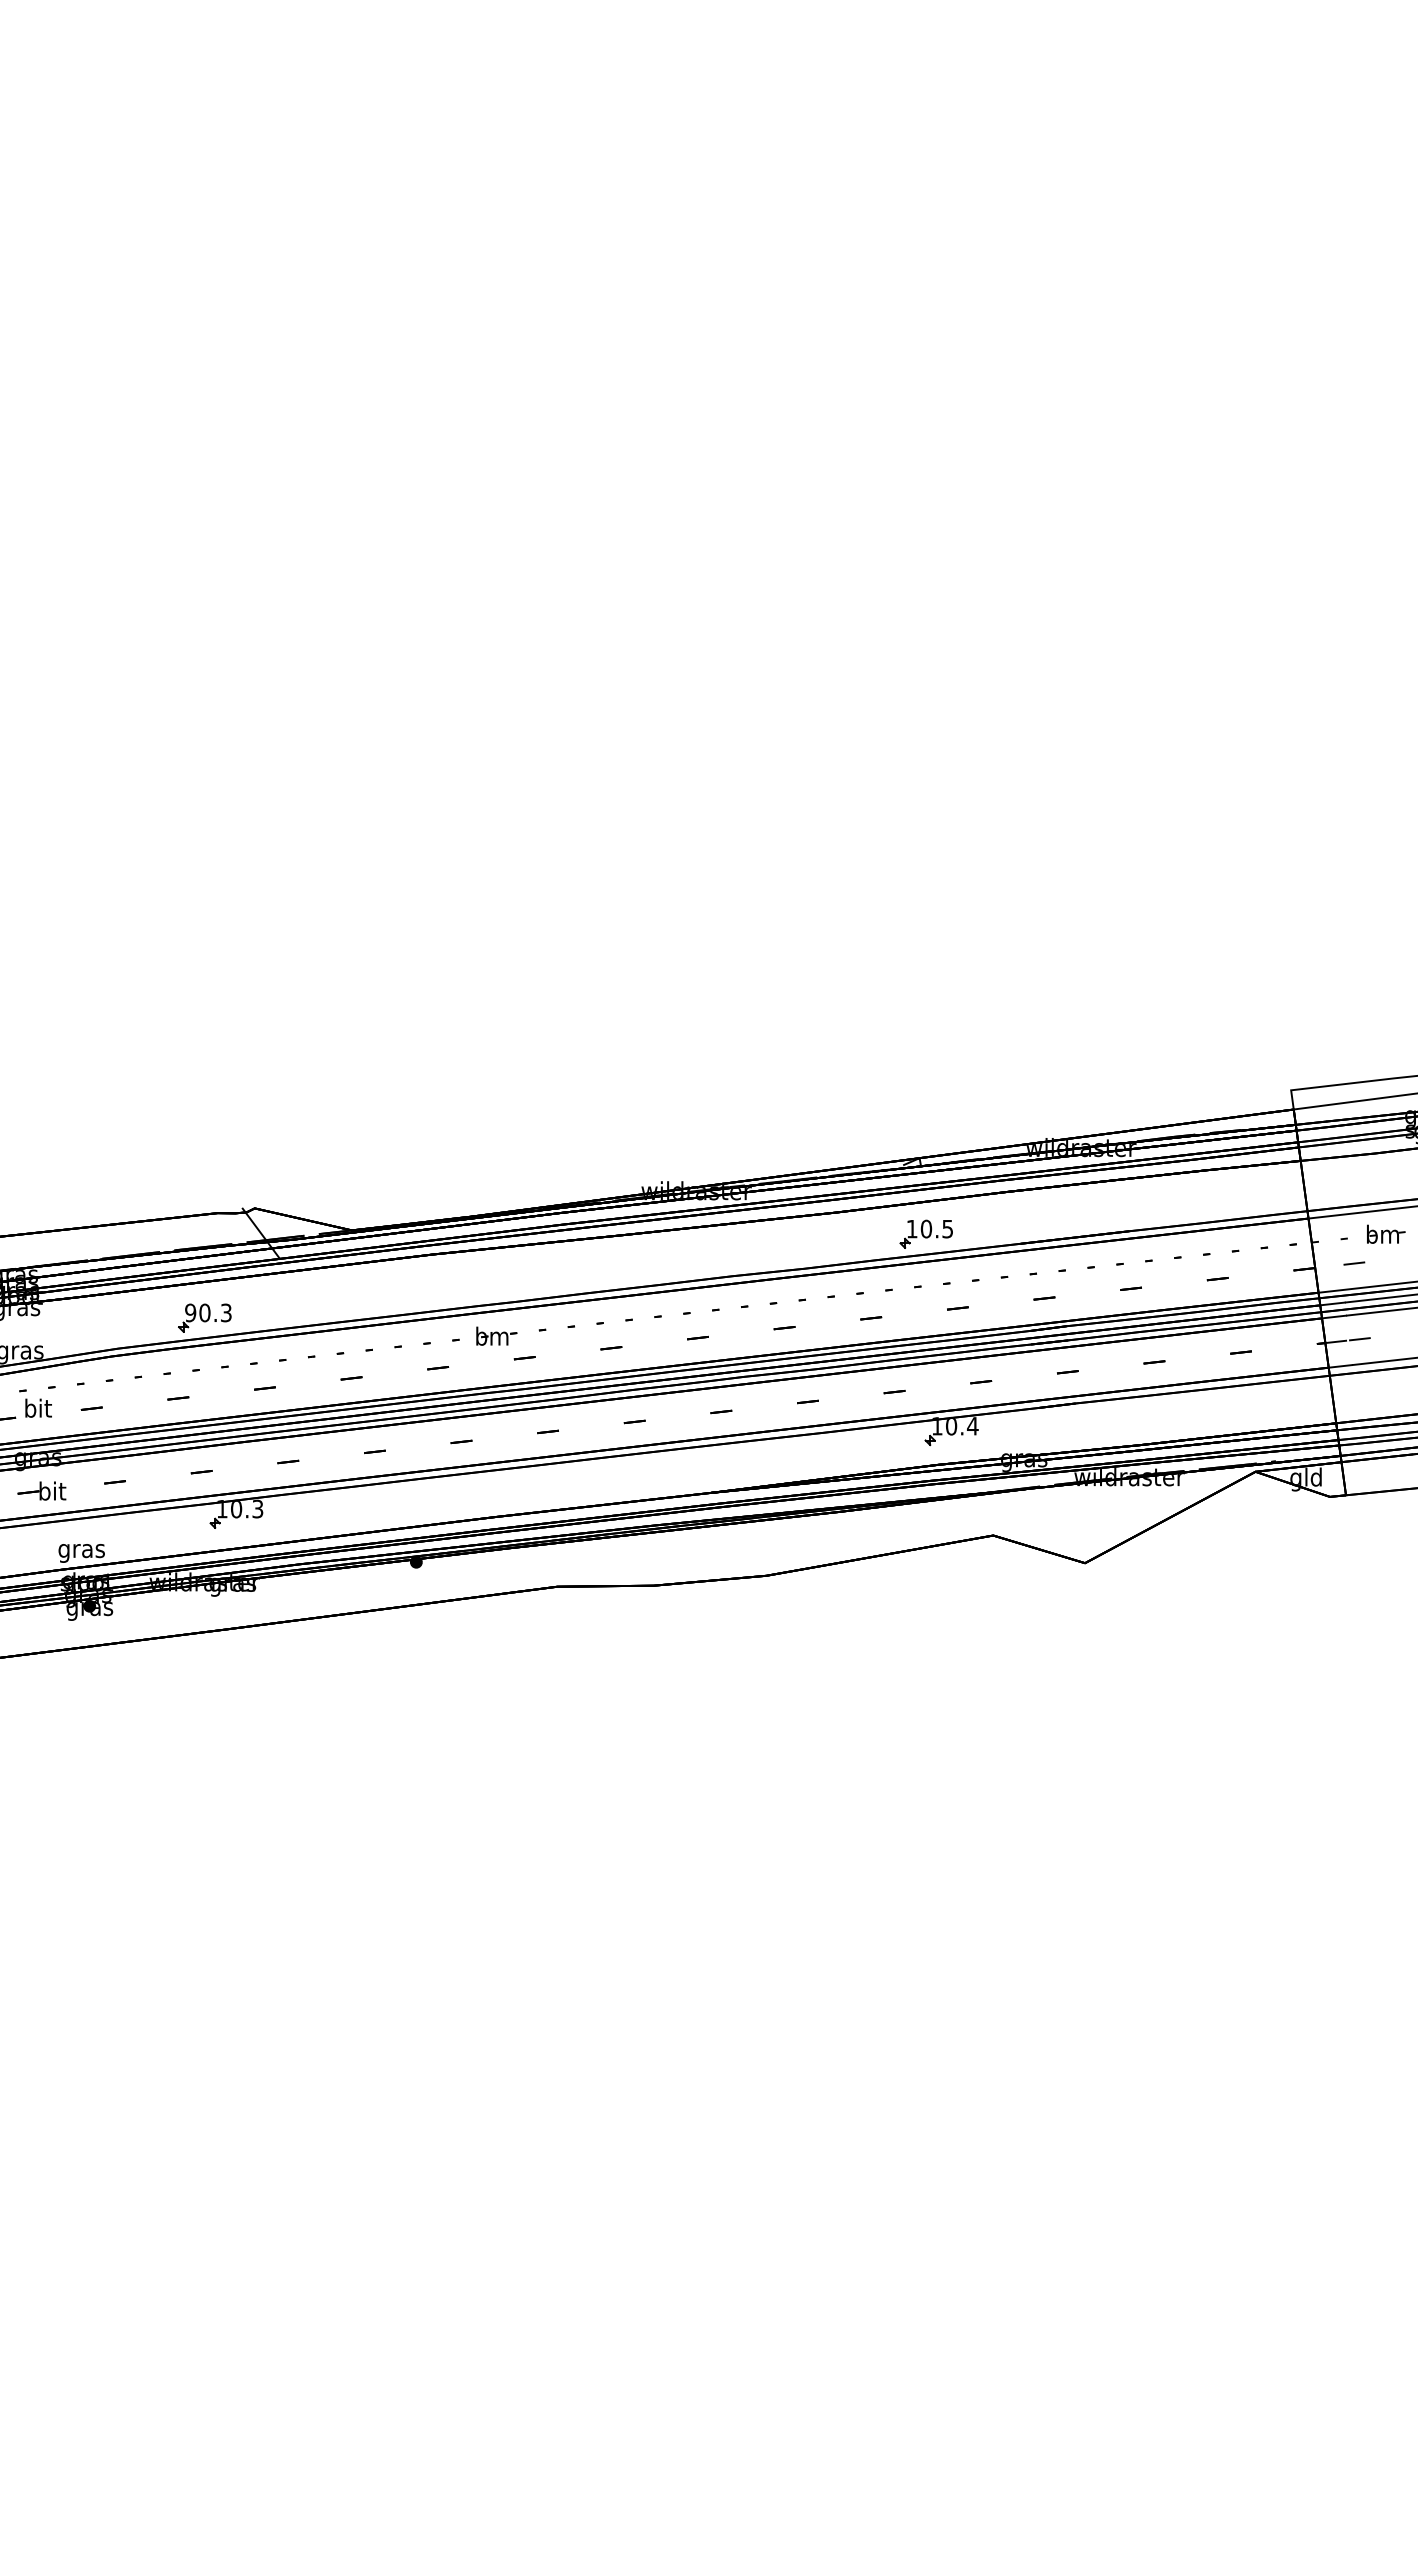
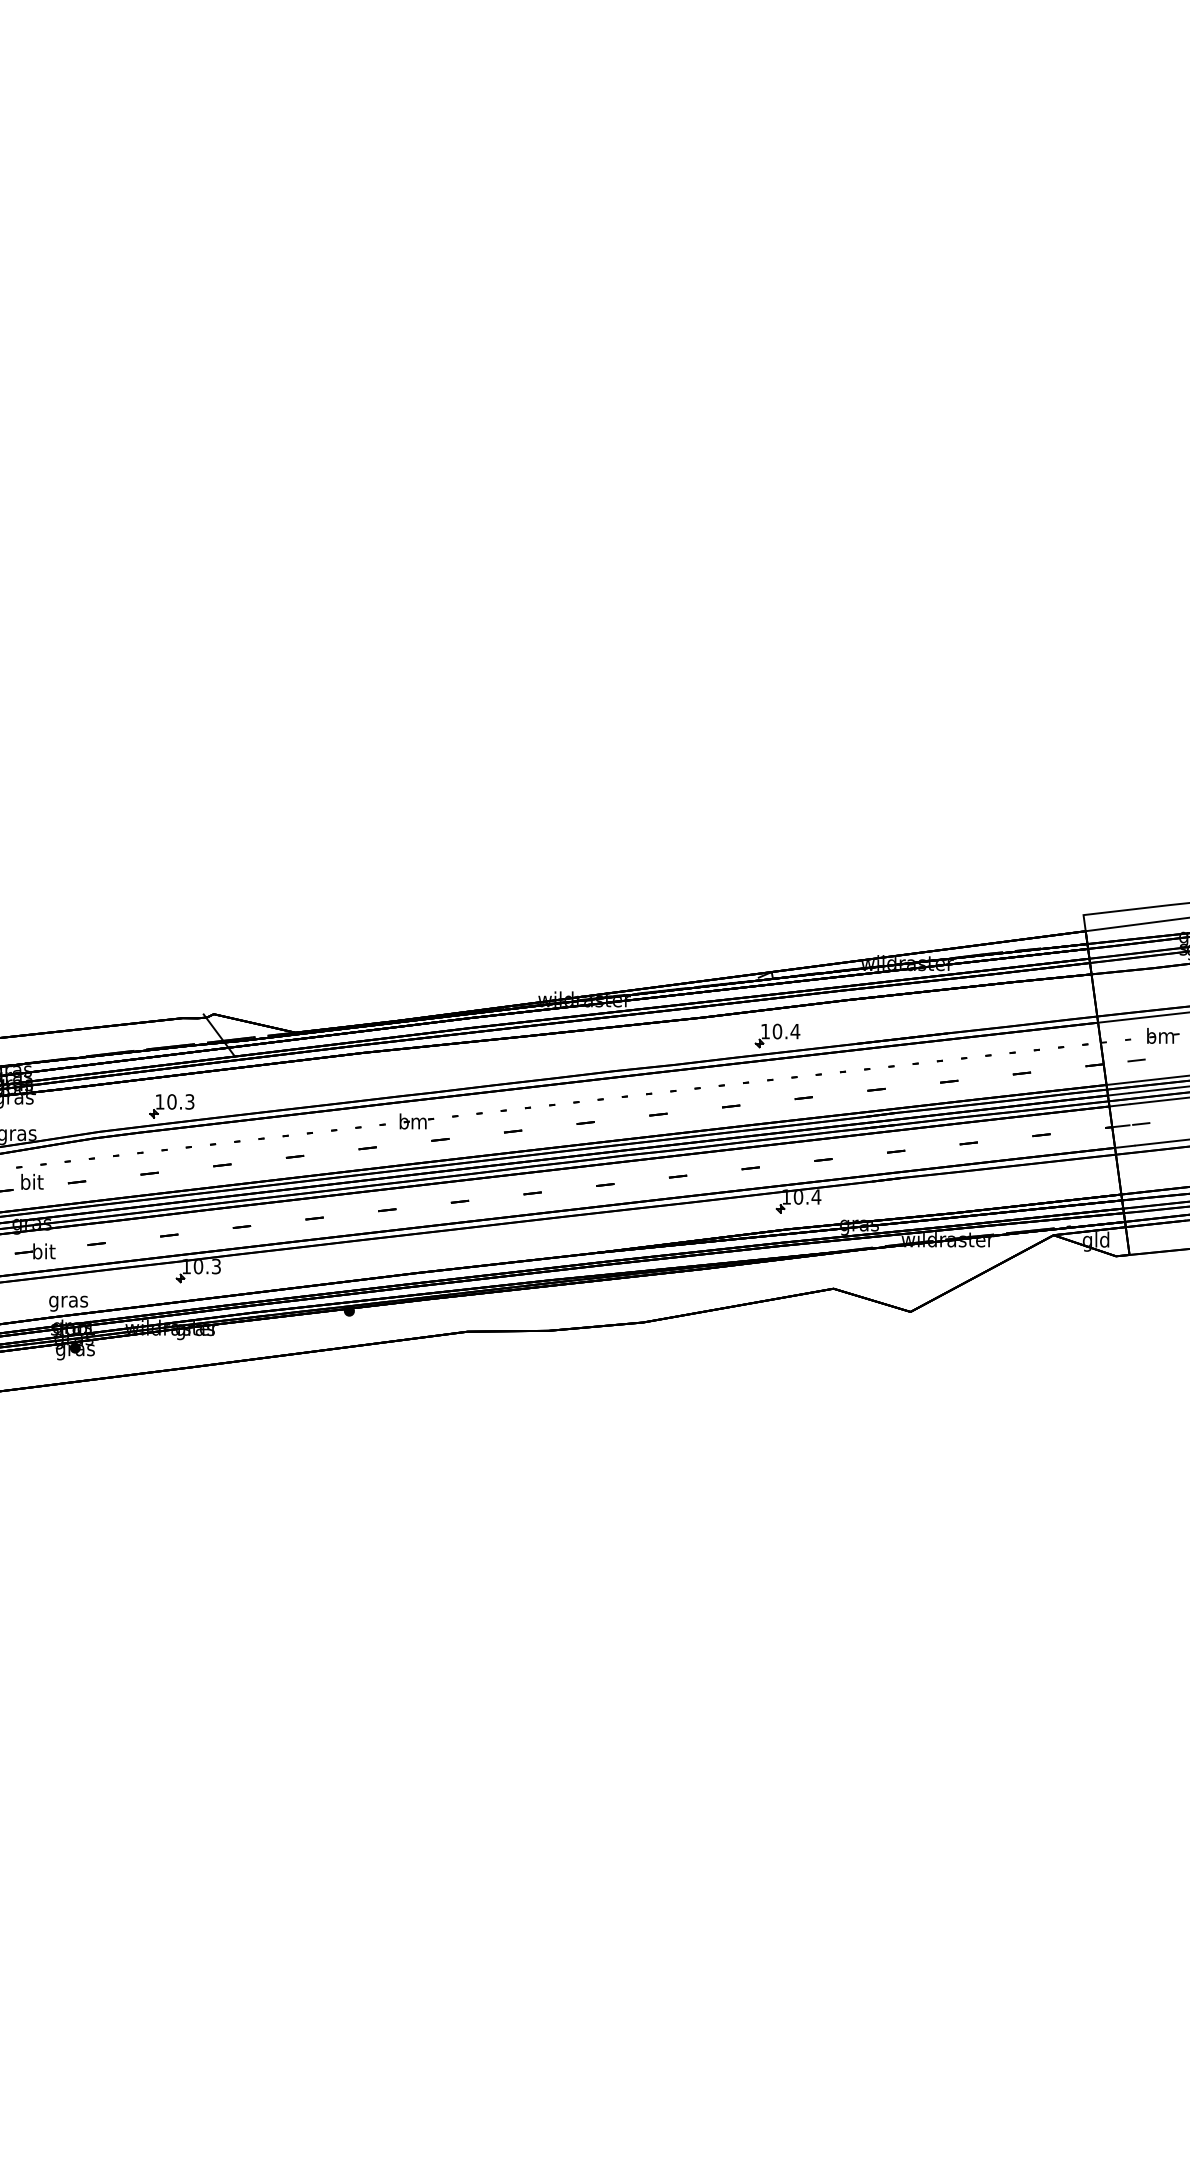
text: (947, 1229) -> (795, 1031), 10.5 -> 10.4
text: (190, 1312) -> (159, 1101), 90.3 -> 10.3

